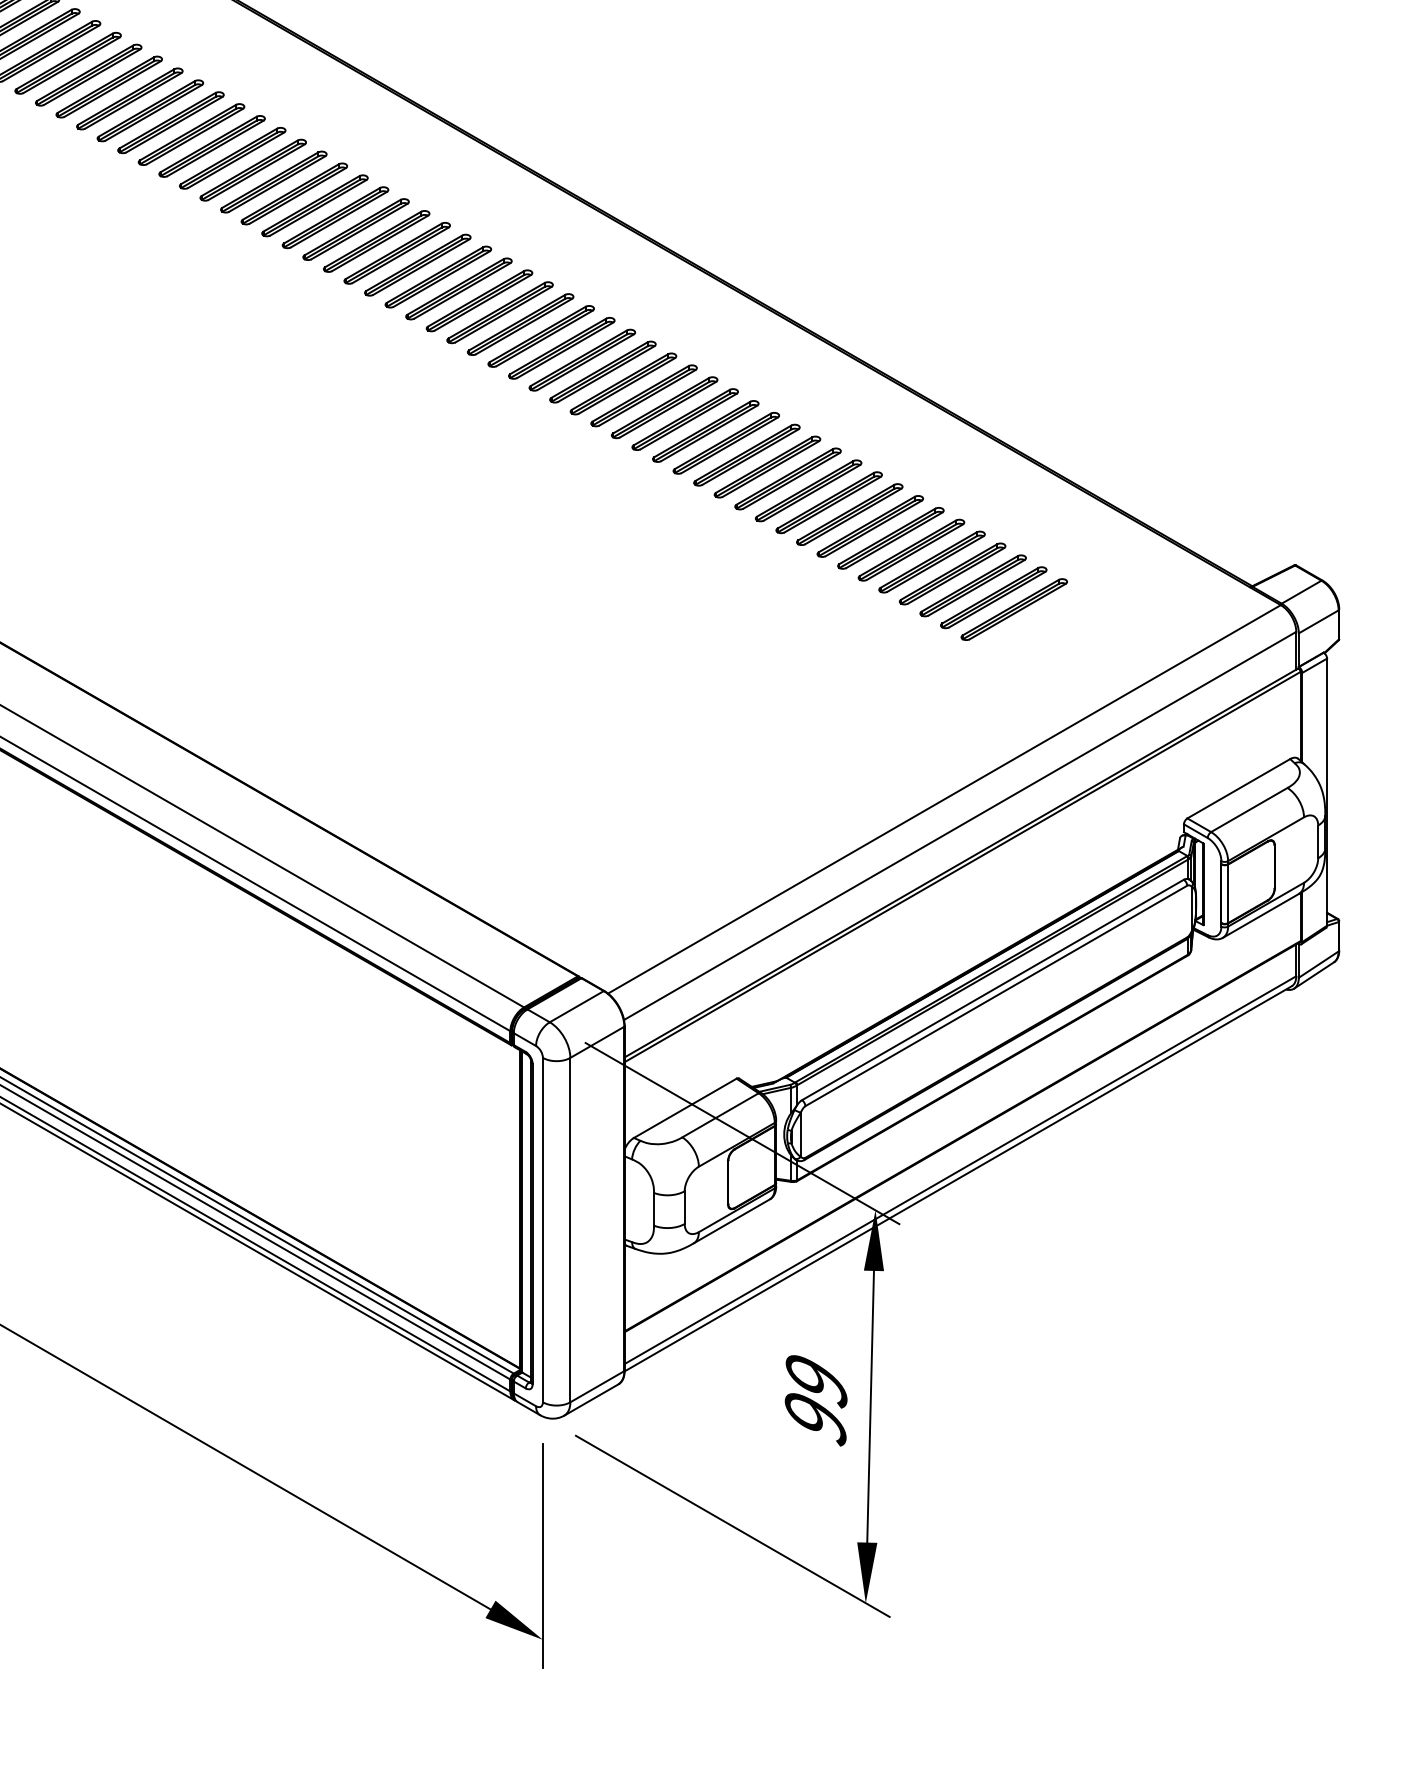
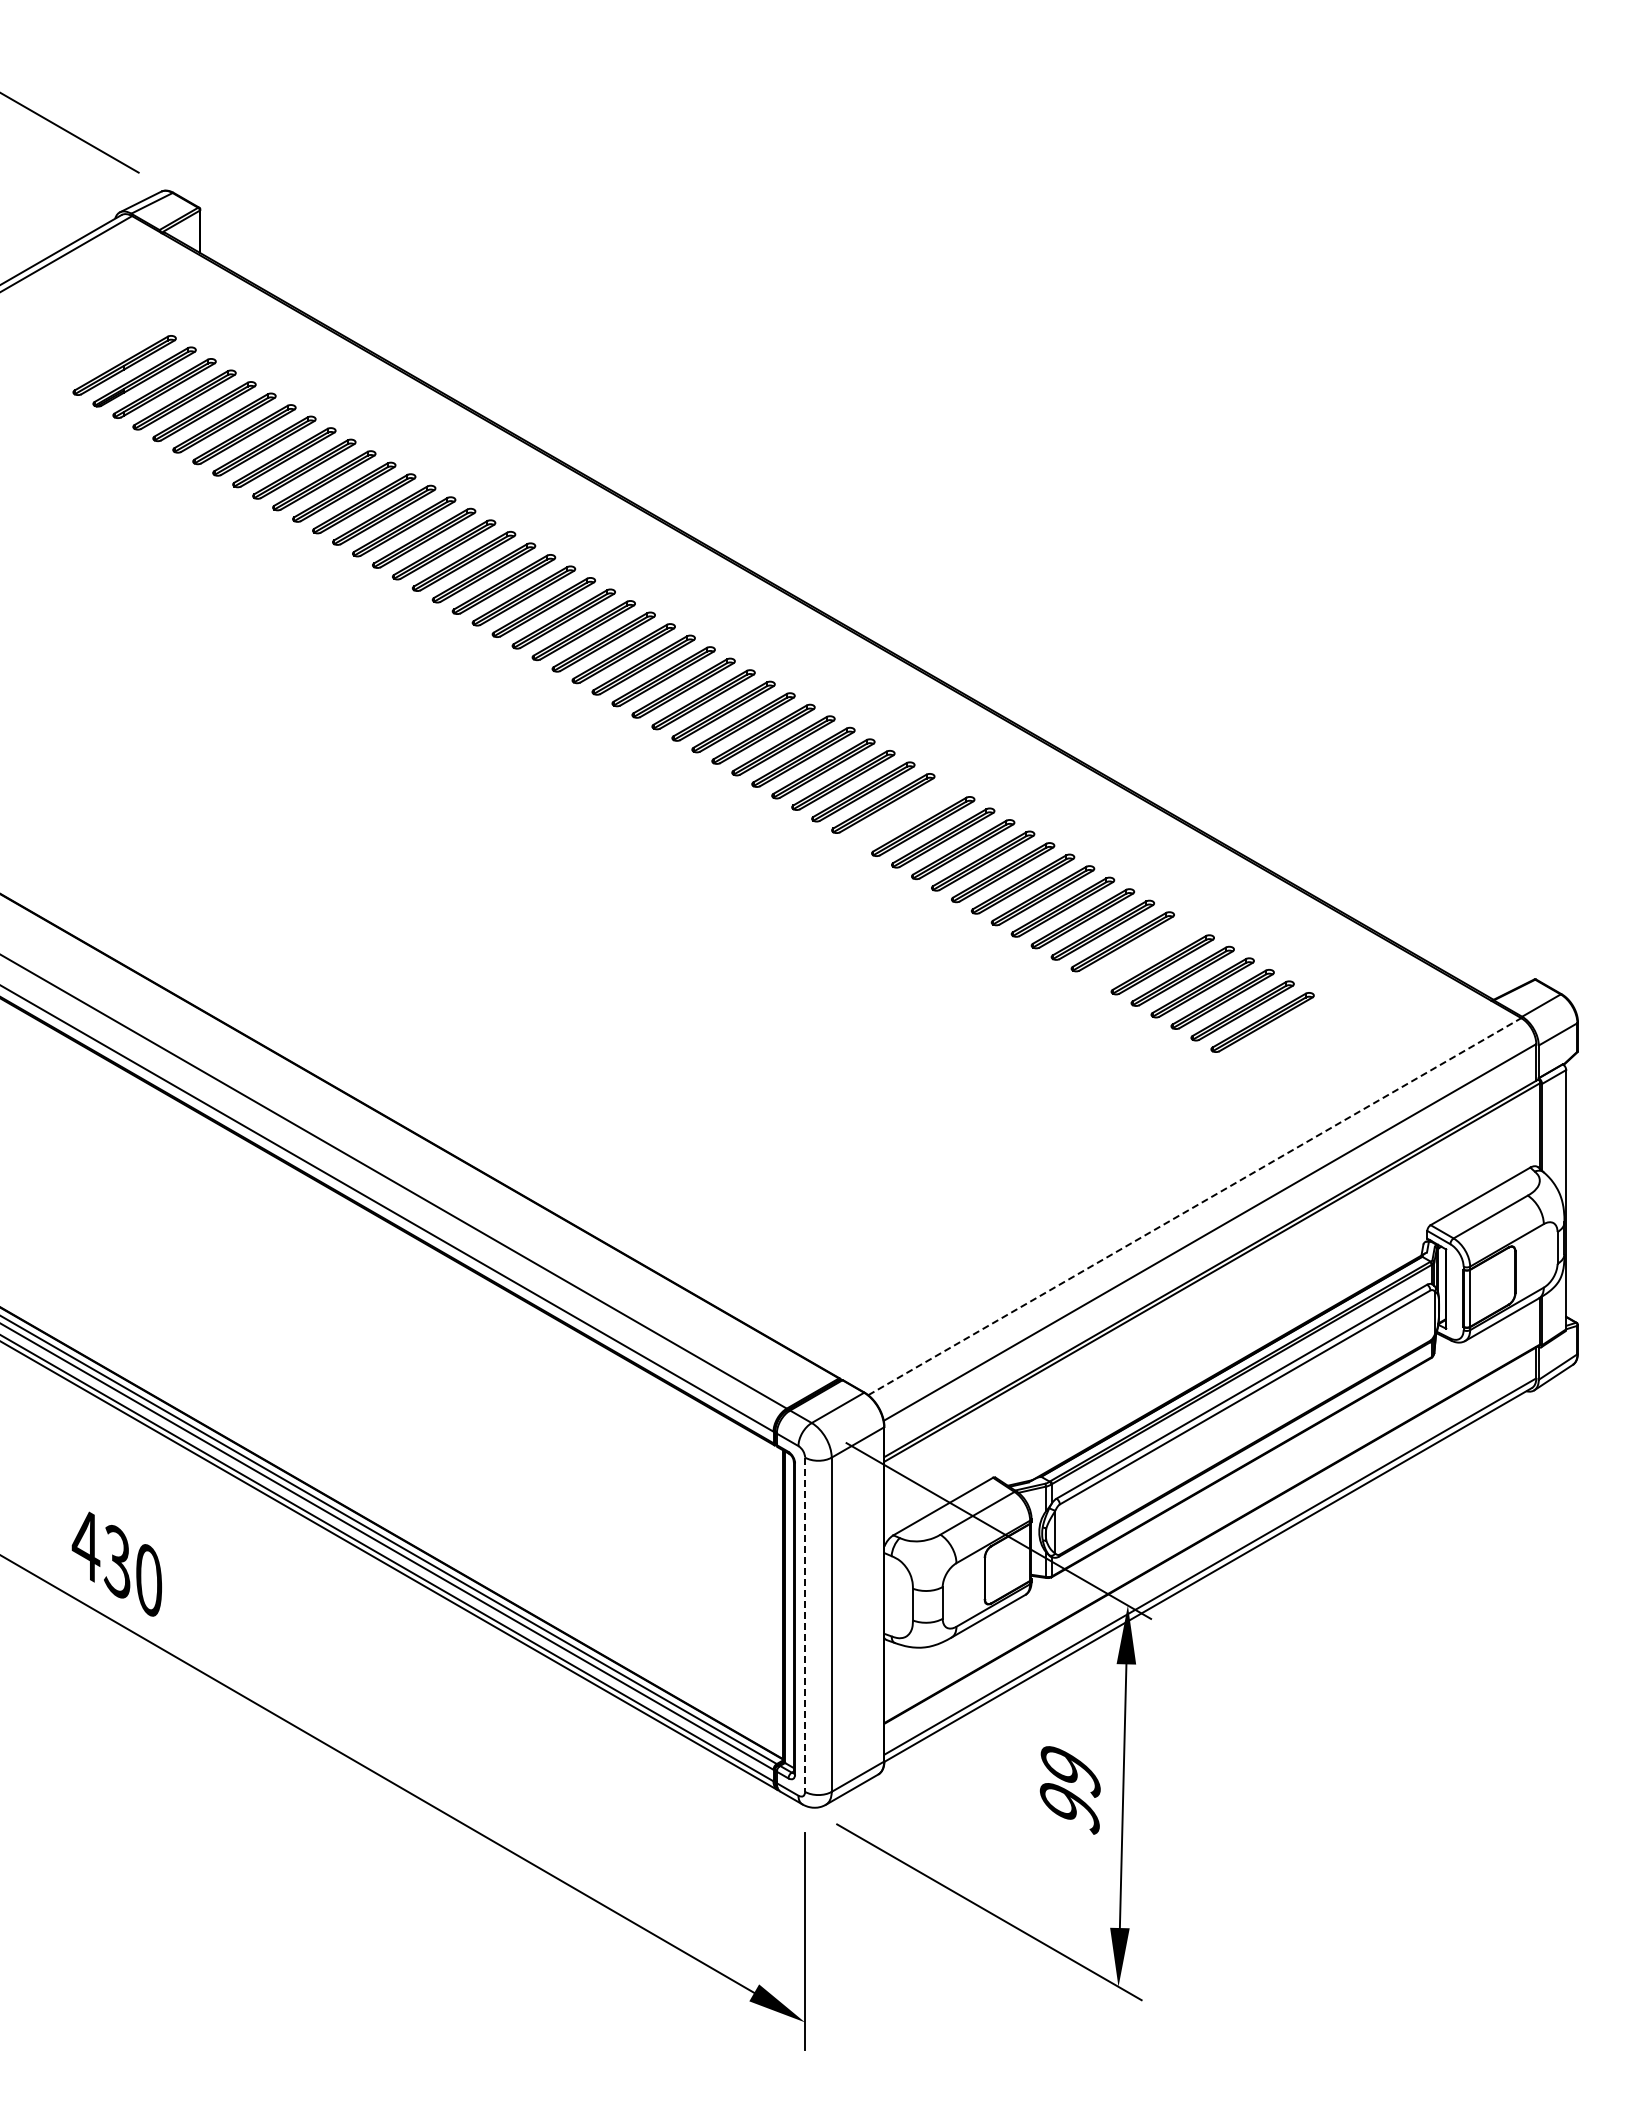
part: (644, 395) -> (903, 814), removed
part: (890, 537) -> (1142, 952), removed
line: (944, 799) -> (1194, 1206), solid -> dashed
line: (543, 1230) -> (805, 1625), solid -> dashed

